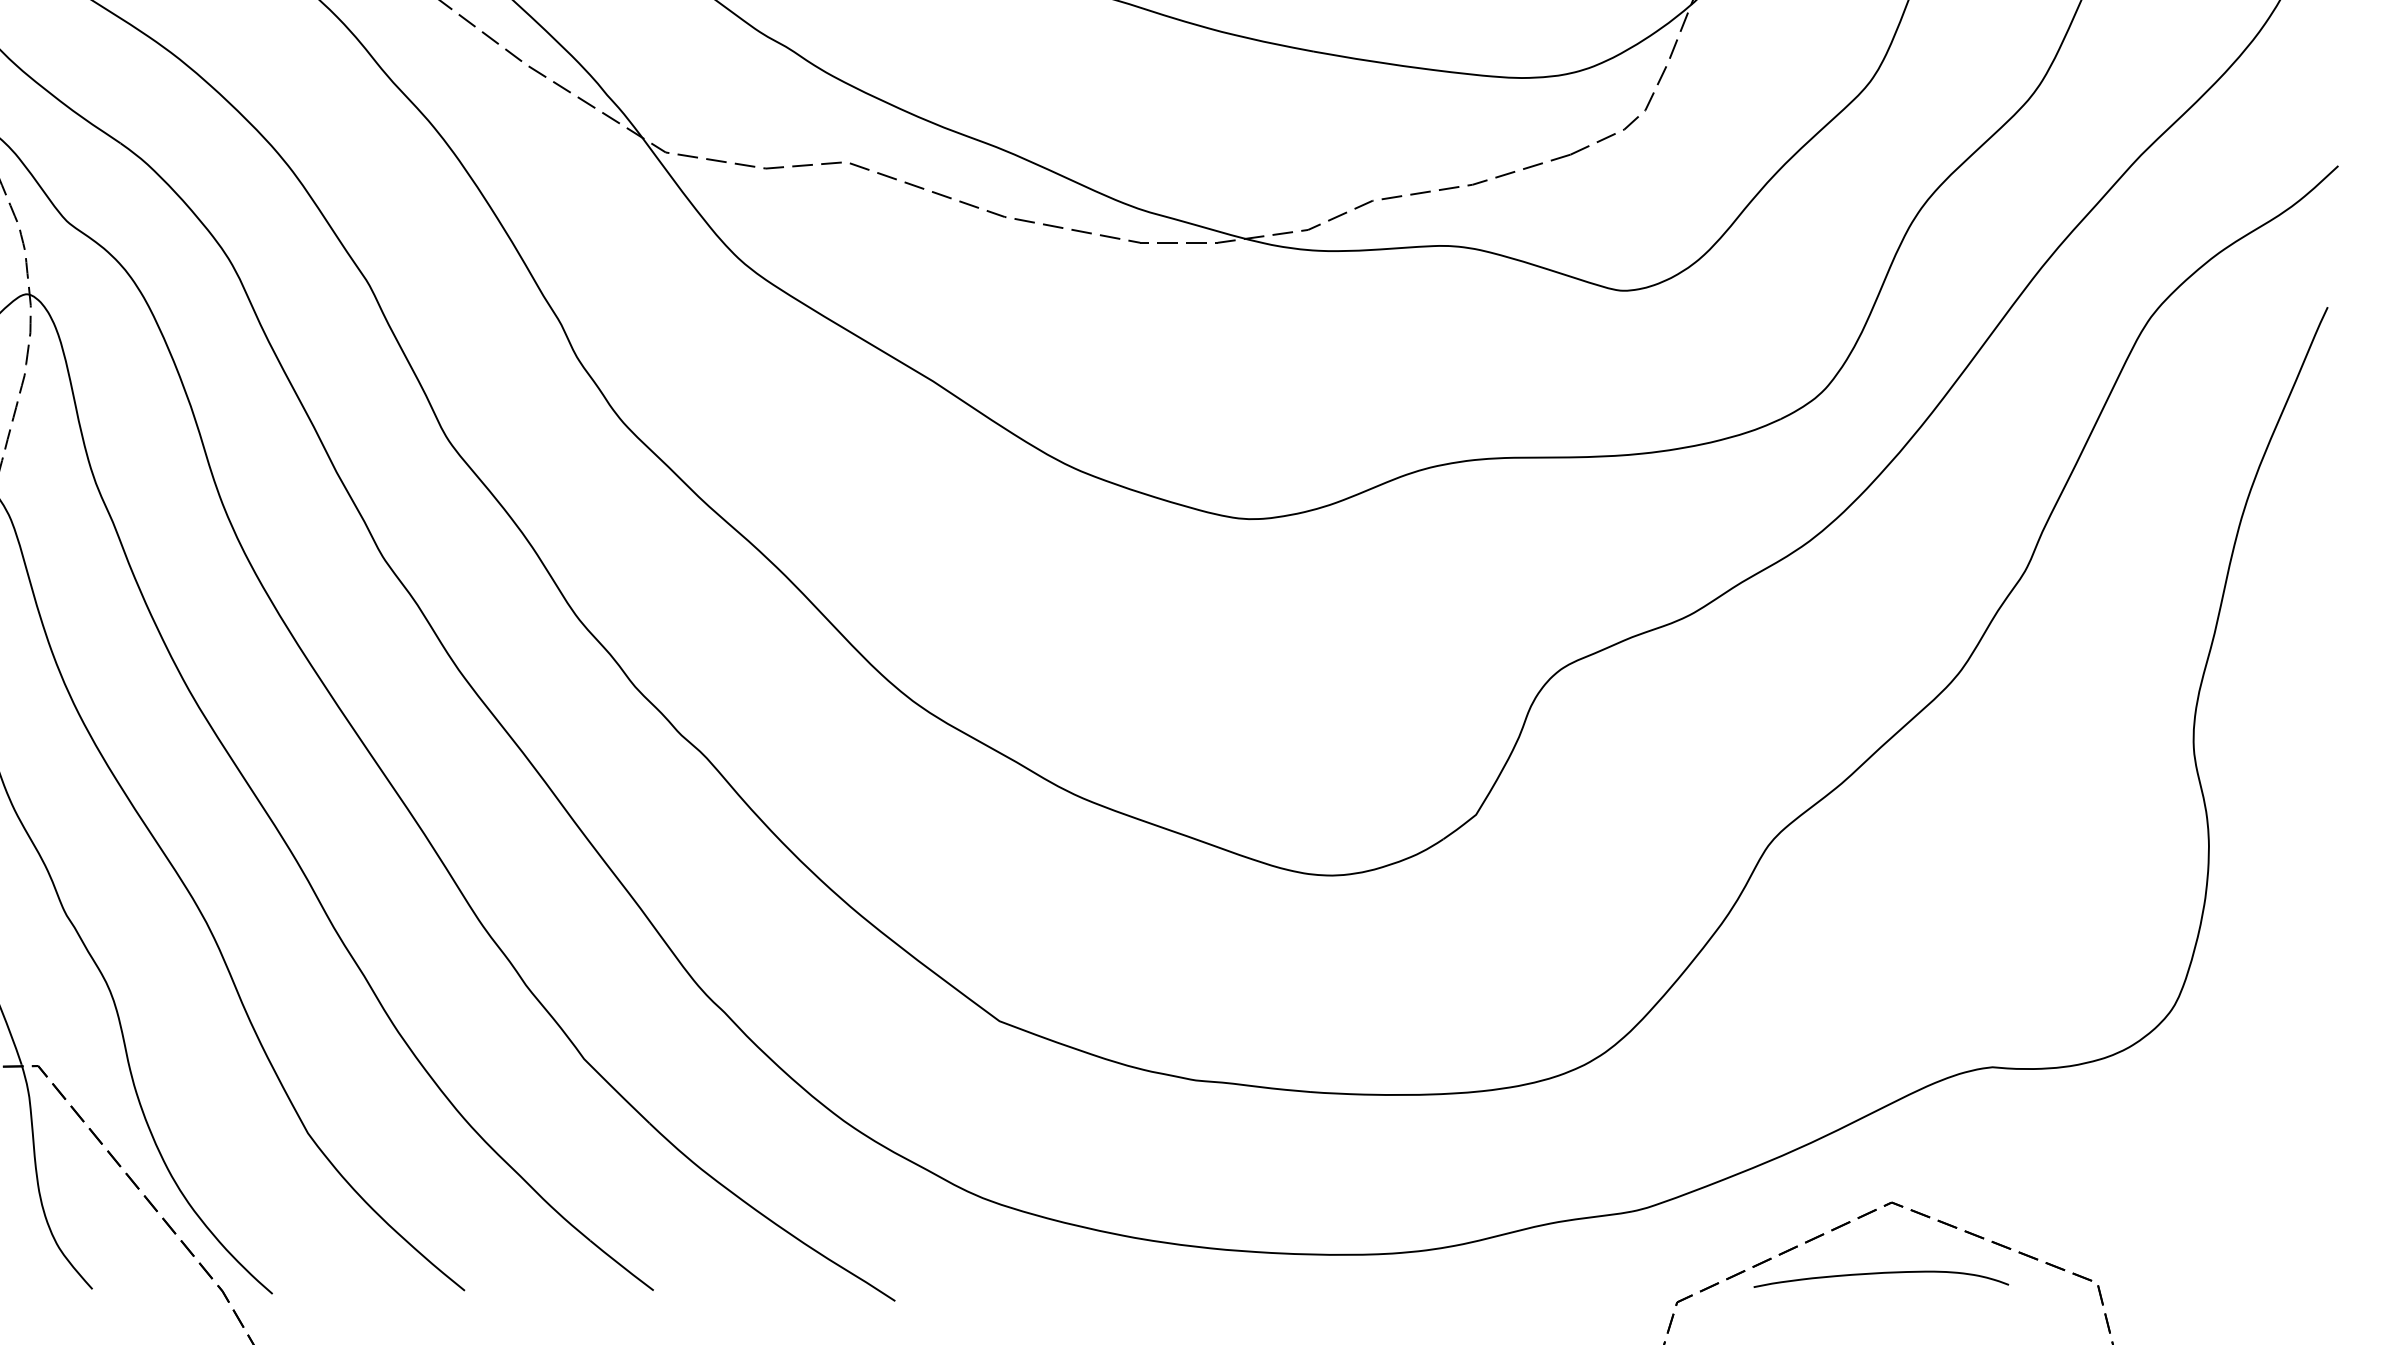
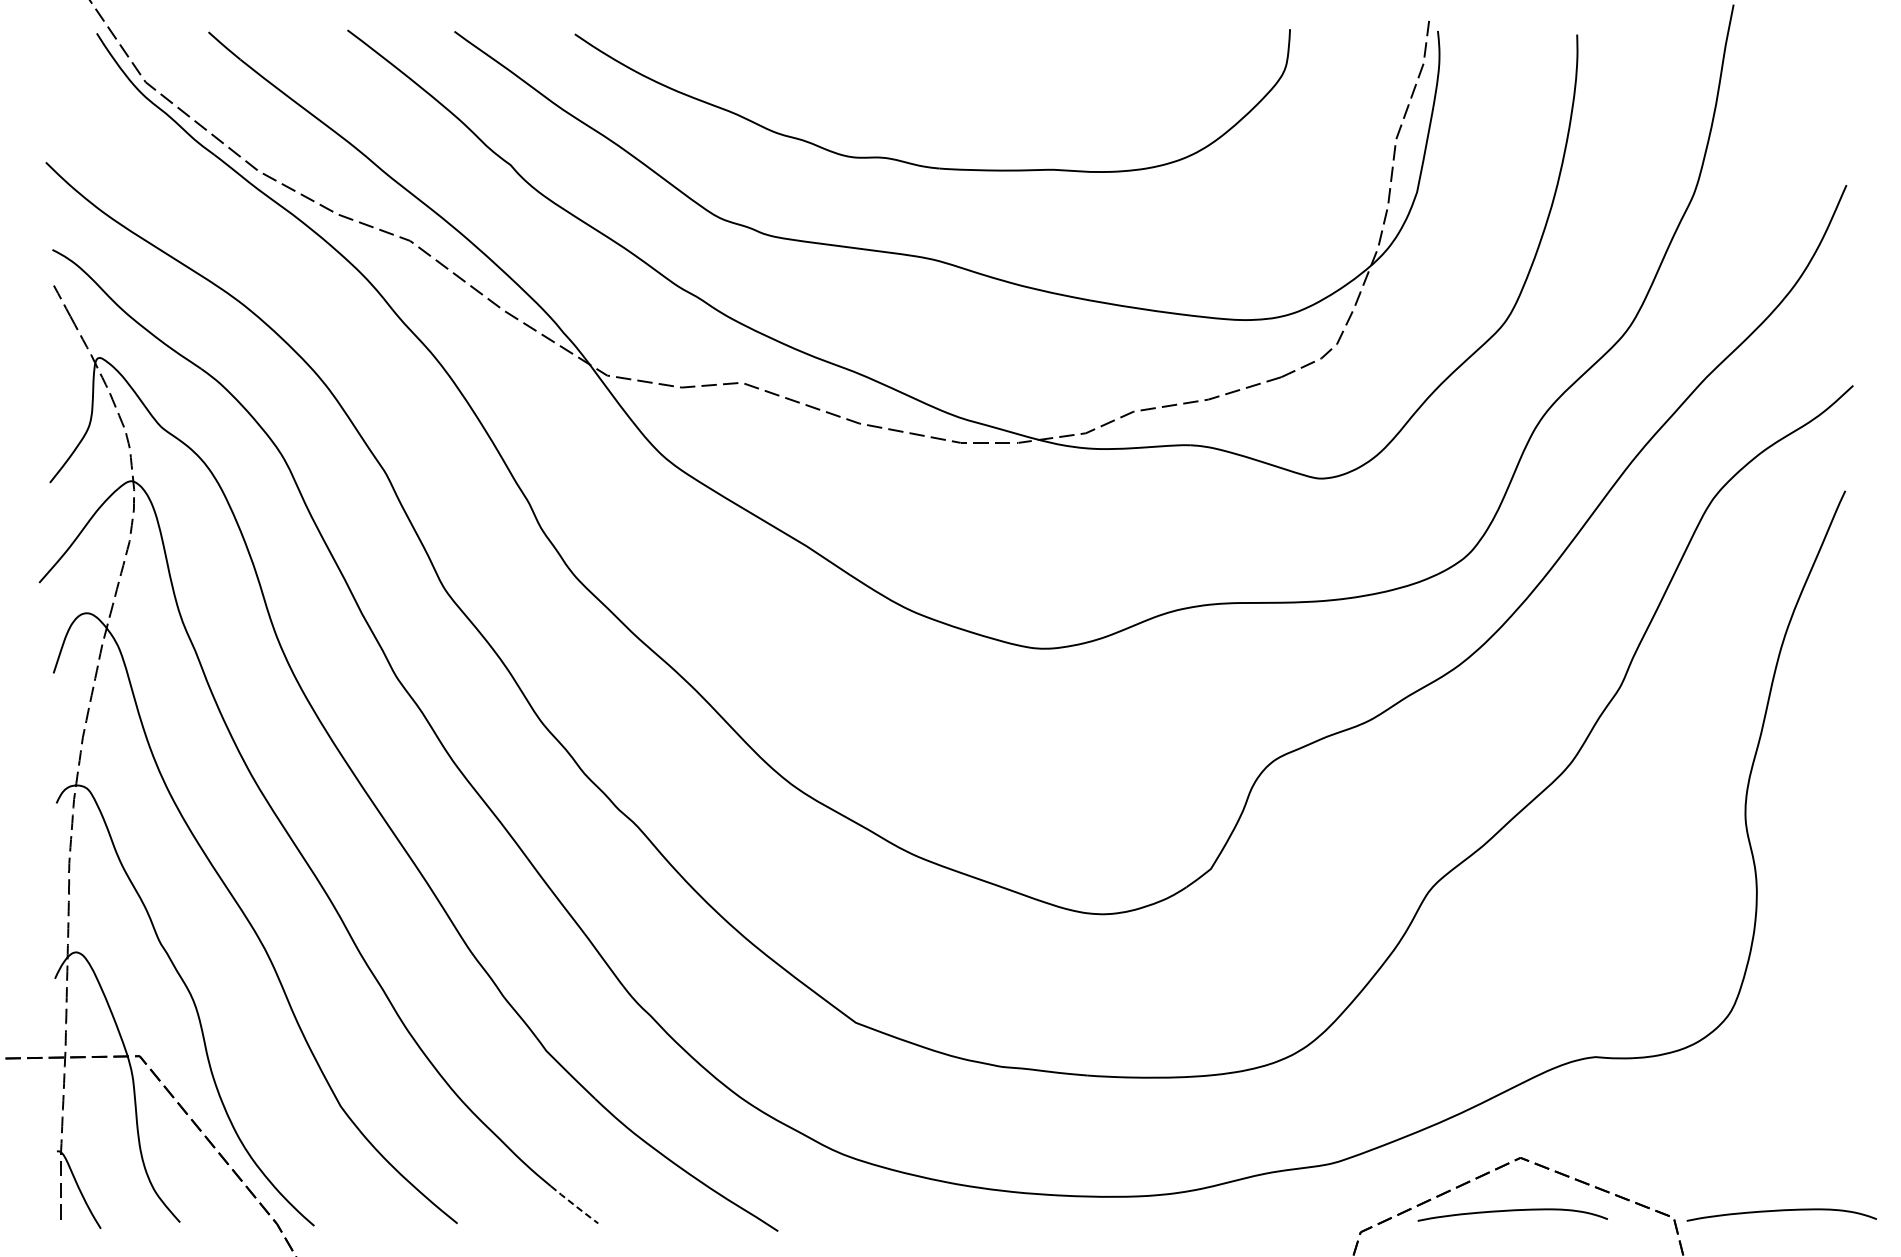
line: (621, 1266) -> (574, 1205), solid -> dashed
curve: (2241, 1274) -> (1781, 1211), added

